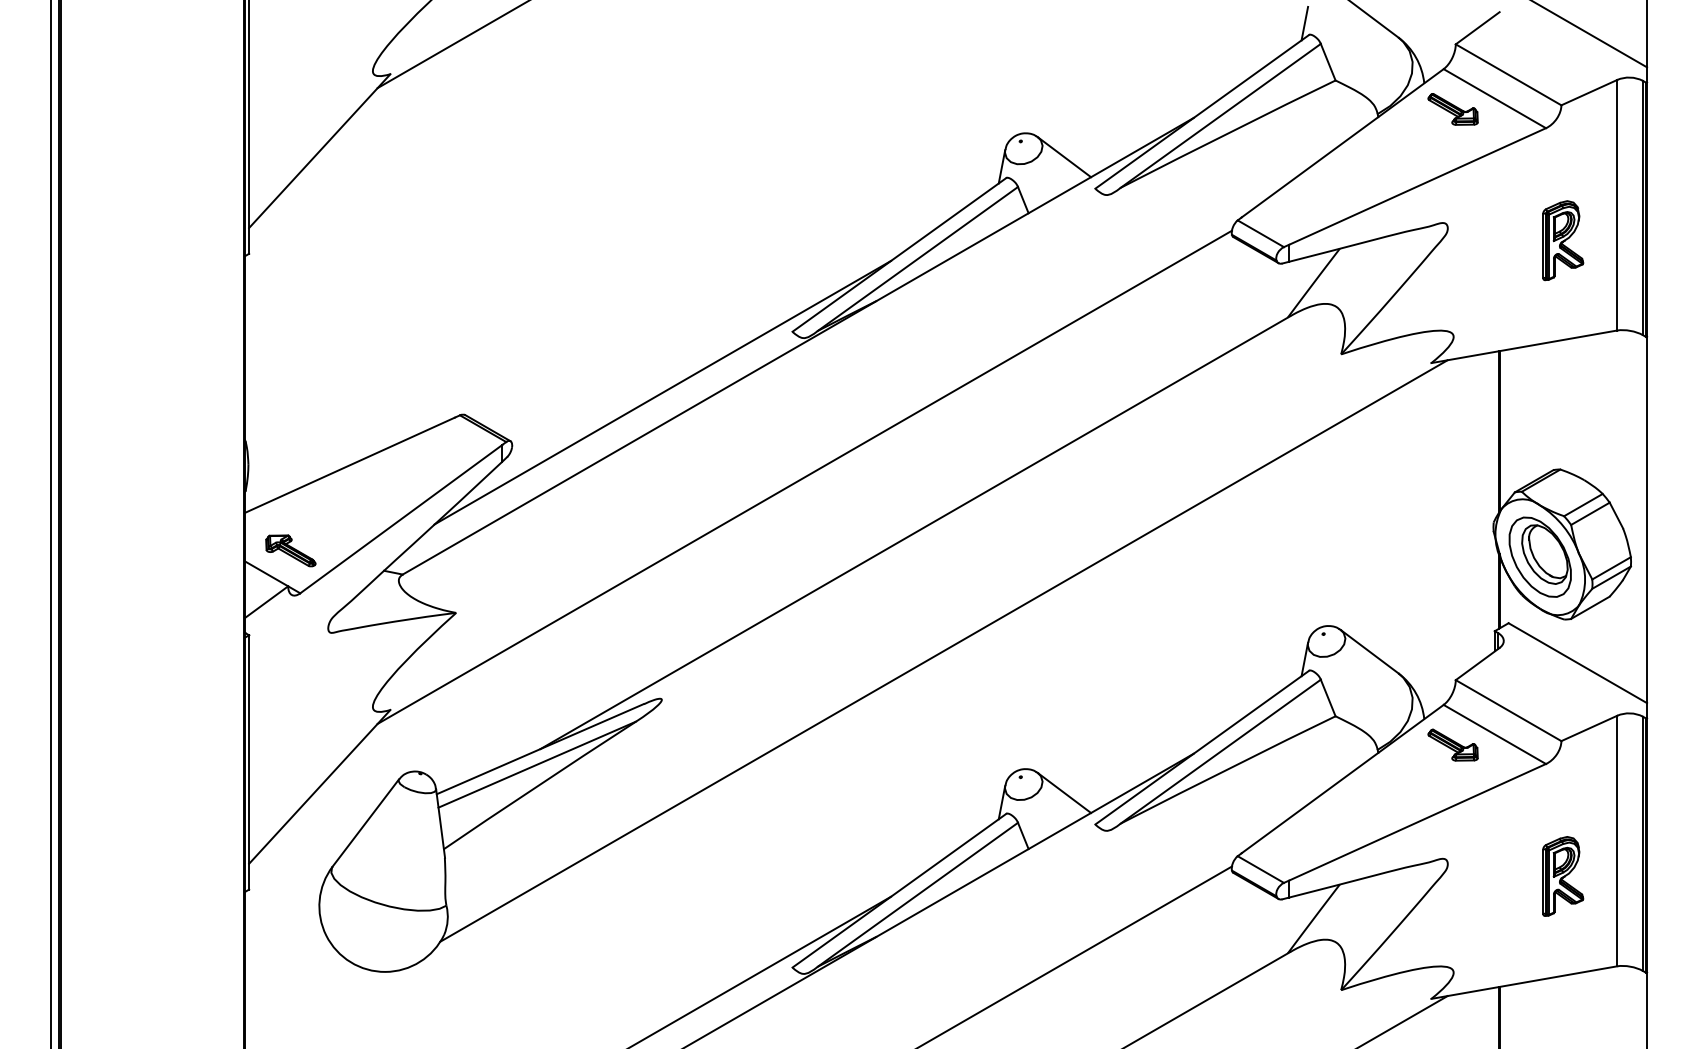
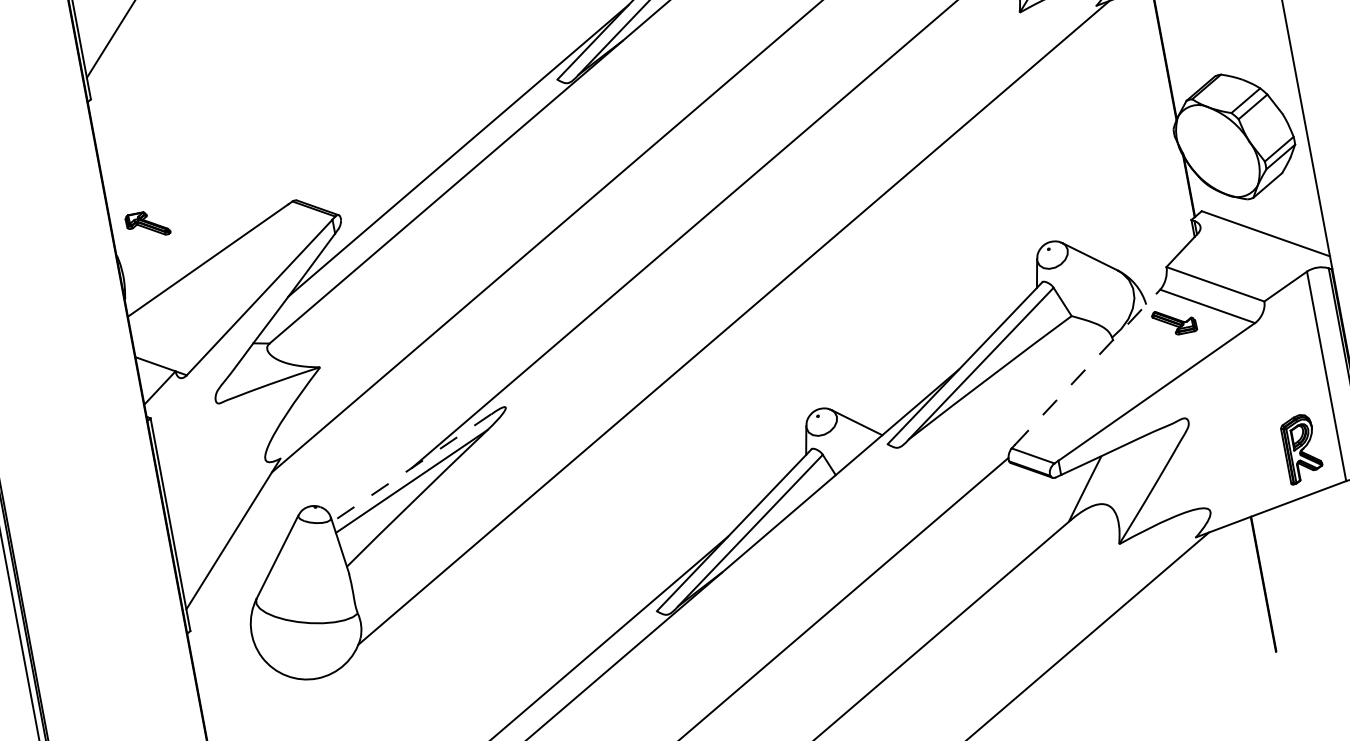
part: (290, 550) -> (147, 224), moved
part: (1539, 556) -> (1217, 150), removed
line: (540, 749) -> (412, 468), solid -> dashed
line: (1343, 778) -> (1088, 366), solid -> dashed
part: (1563, 876) -> (1302, 448), moved

